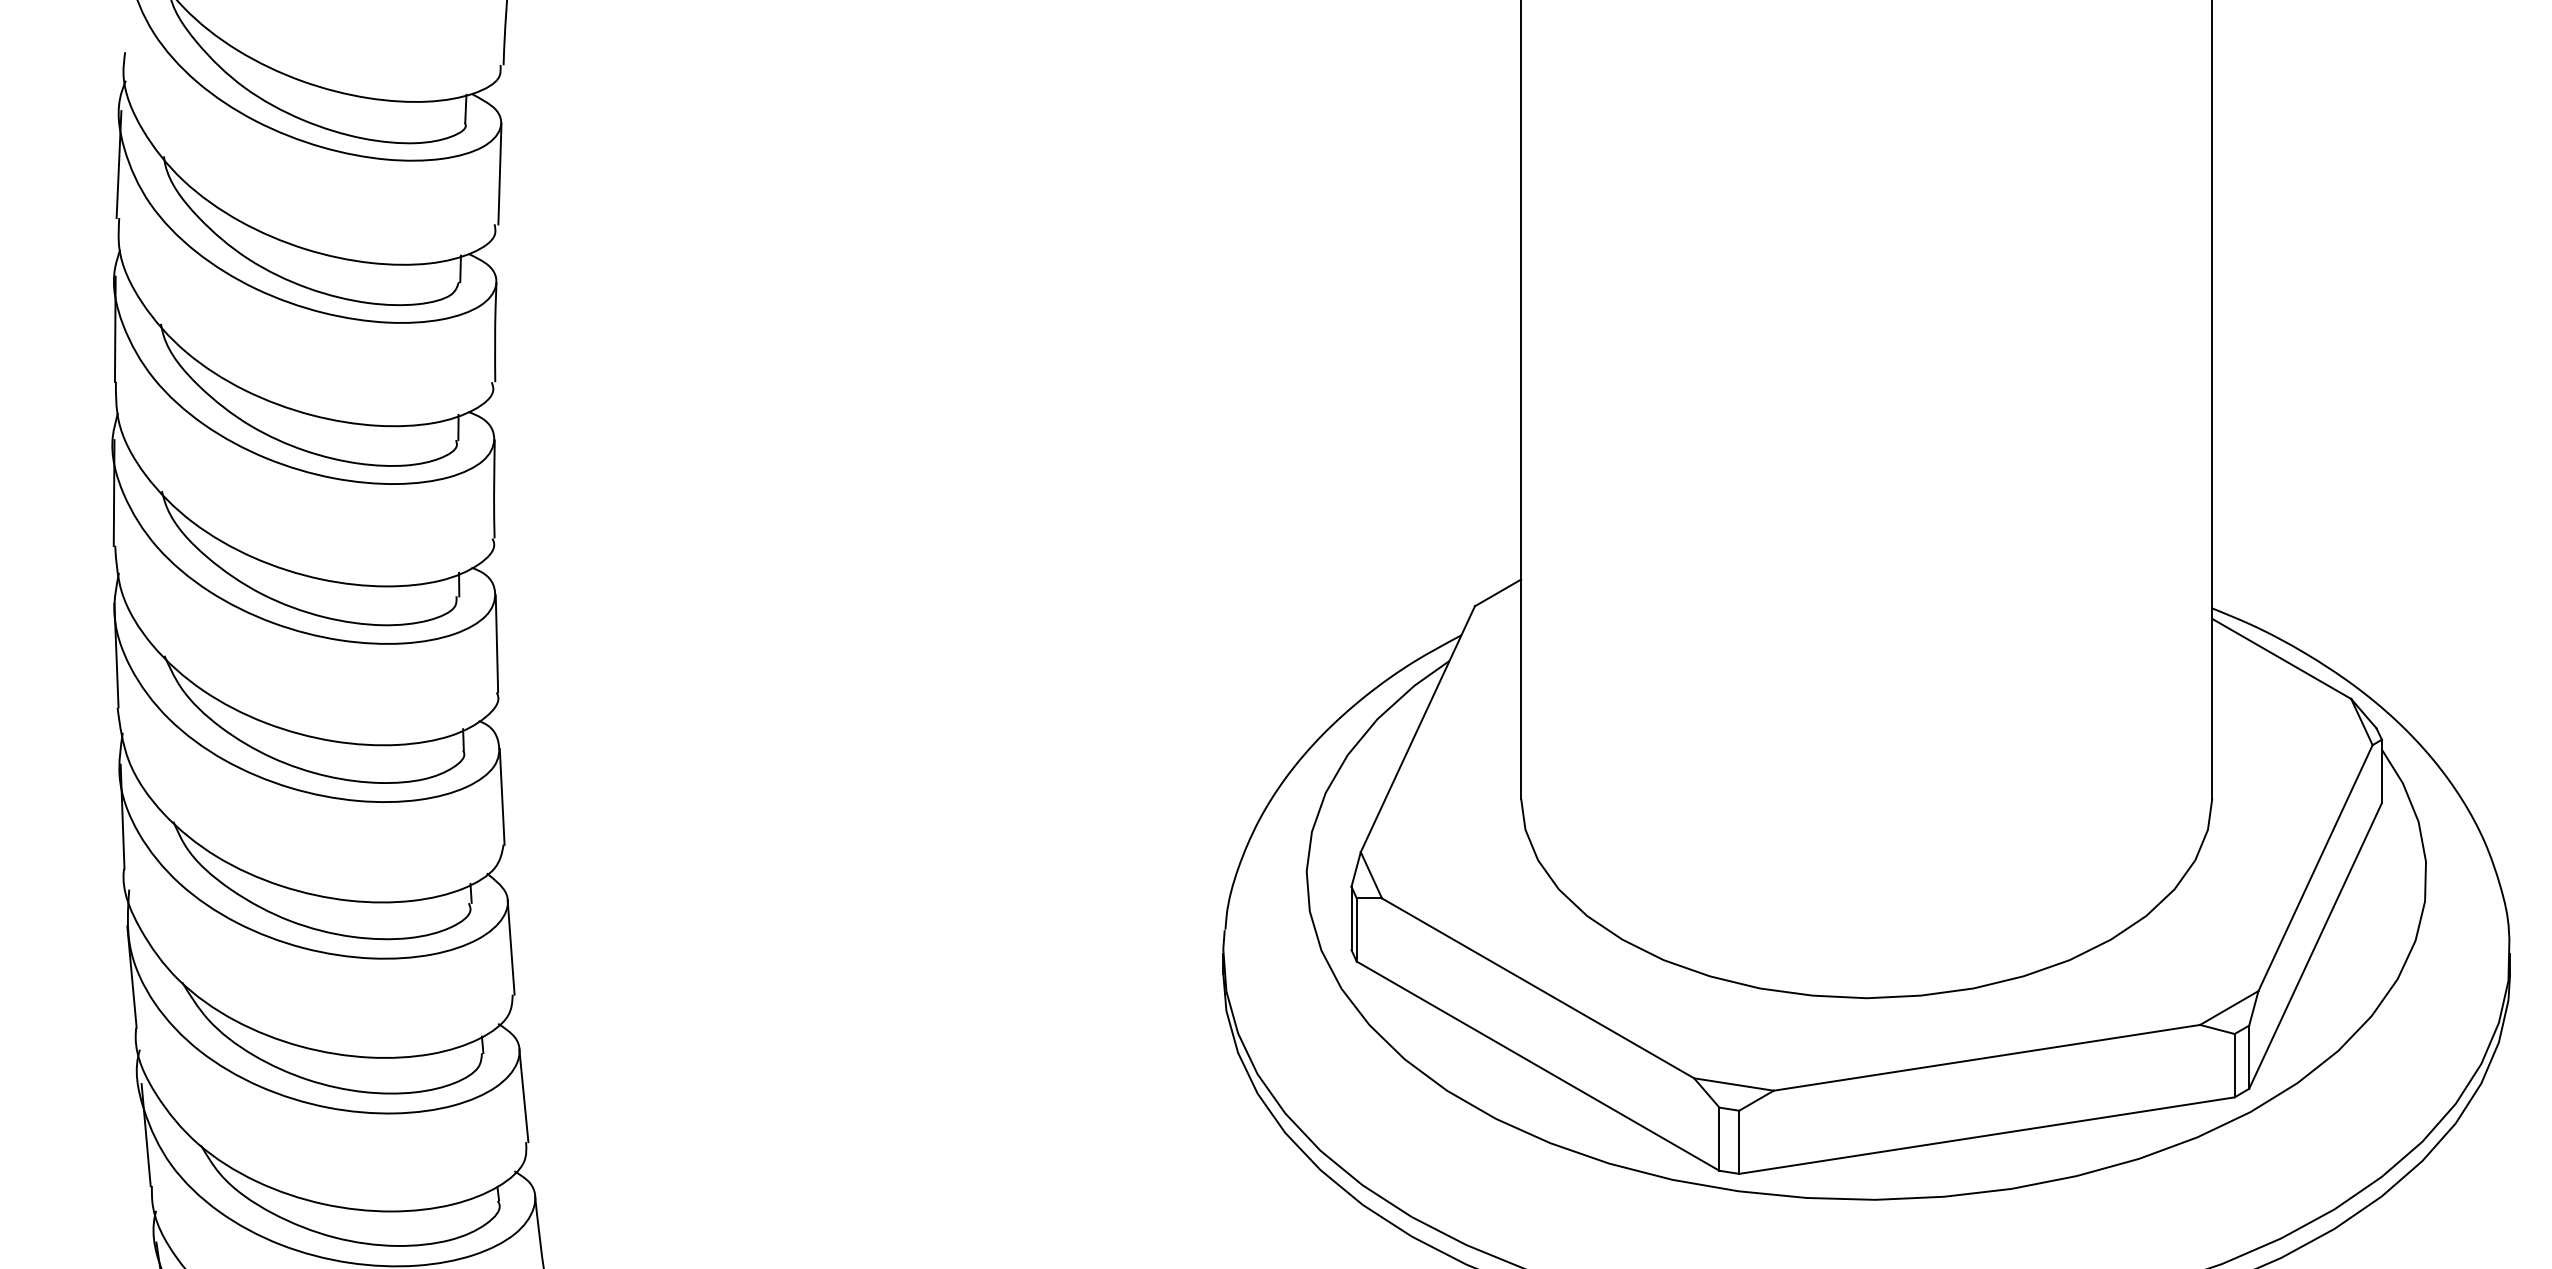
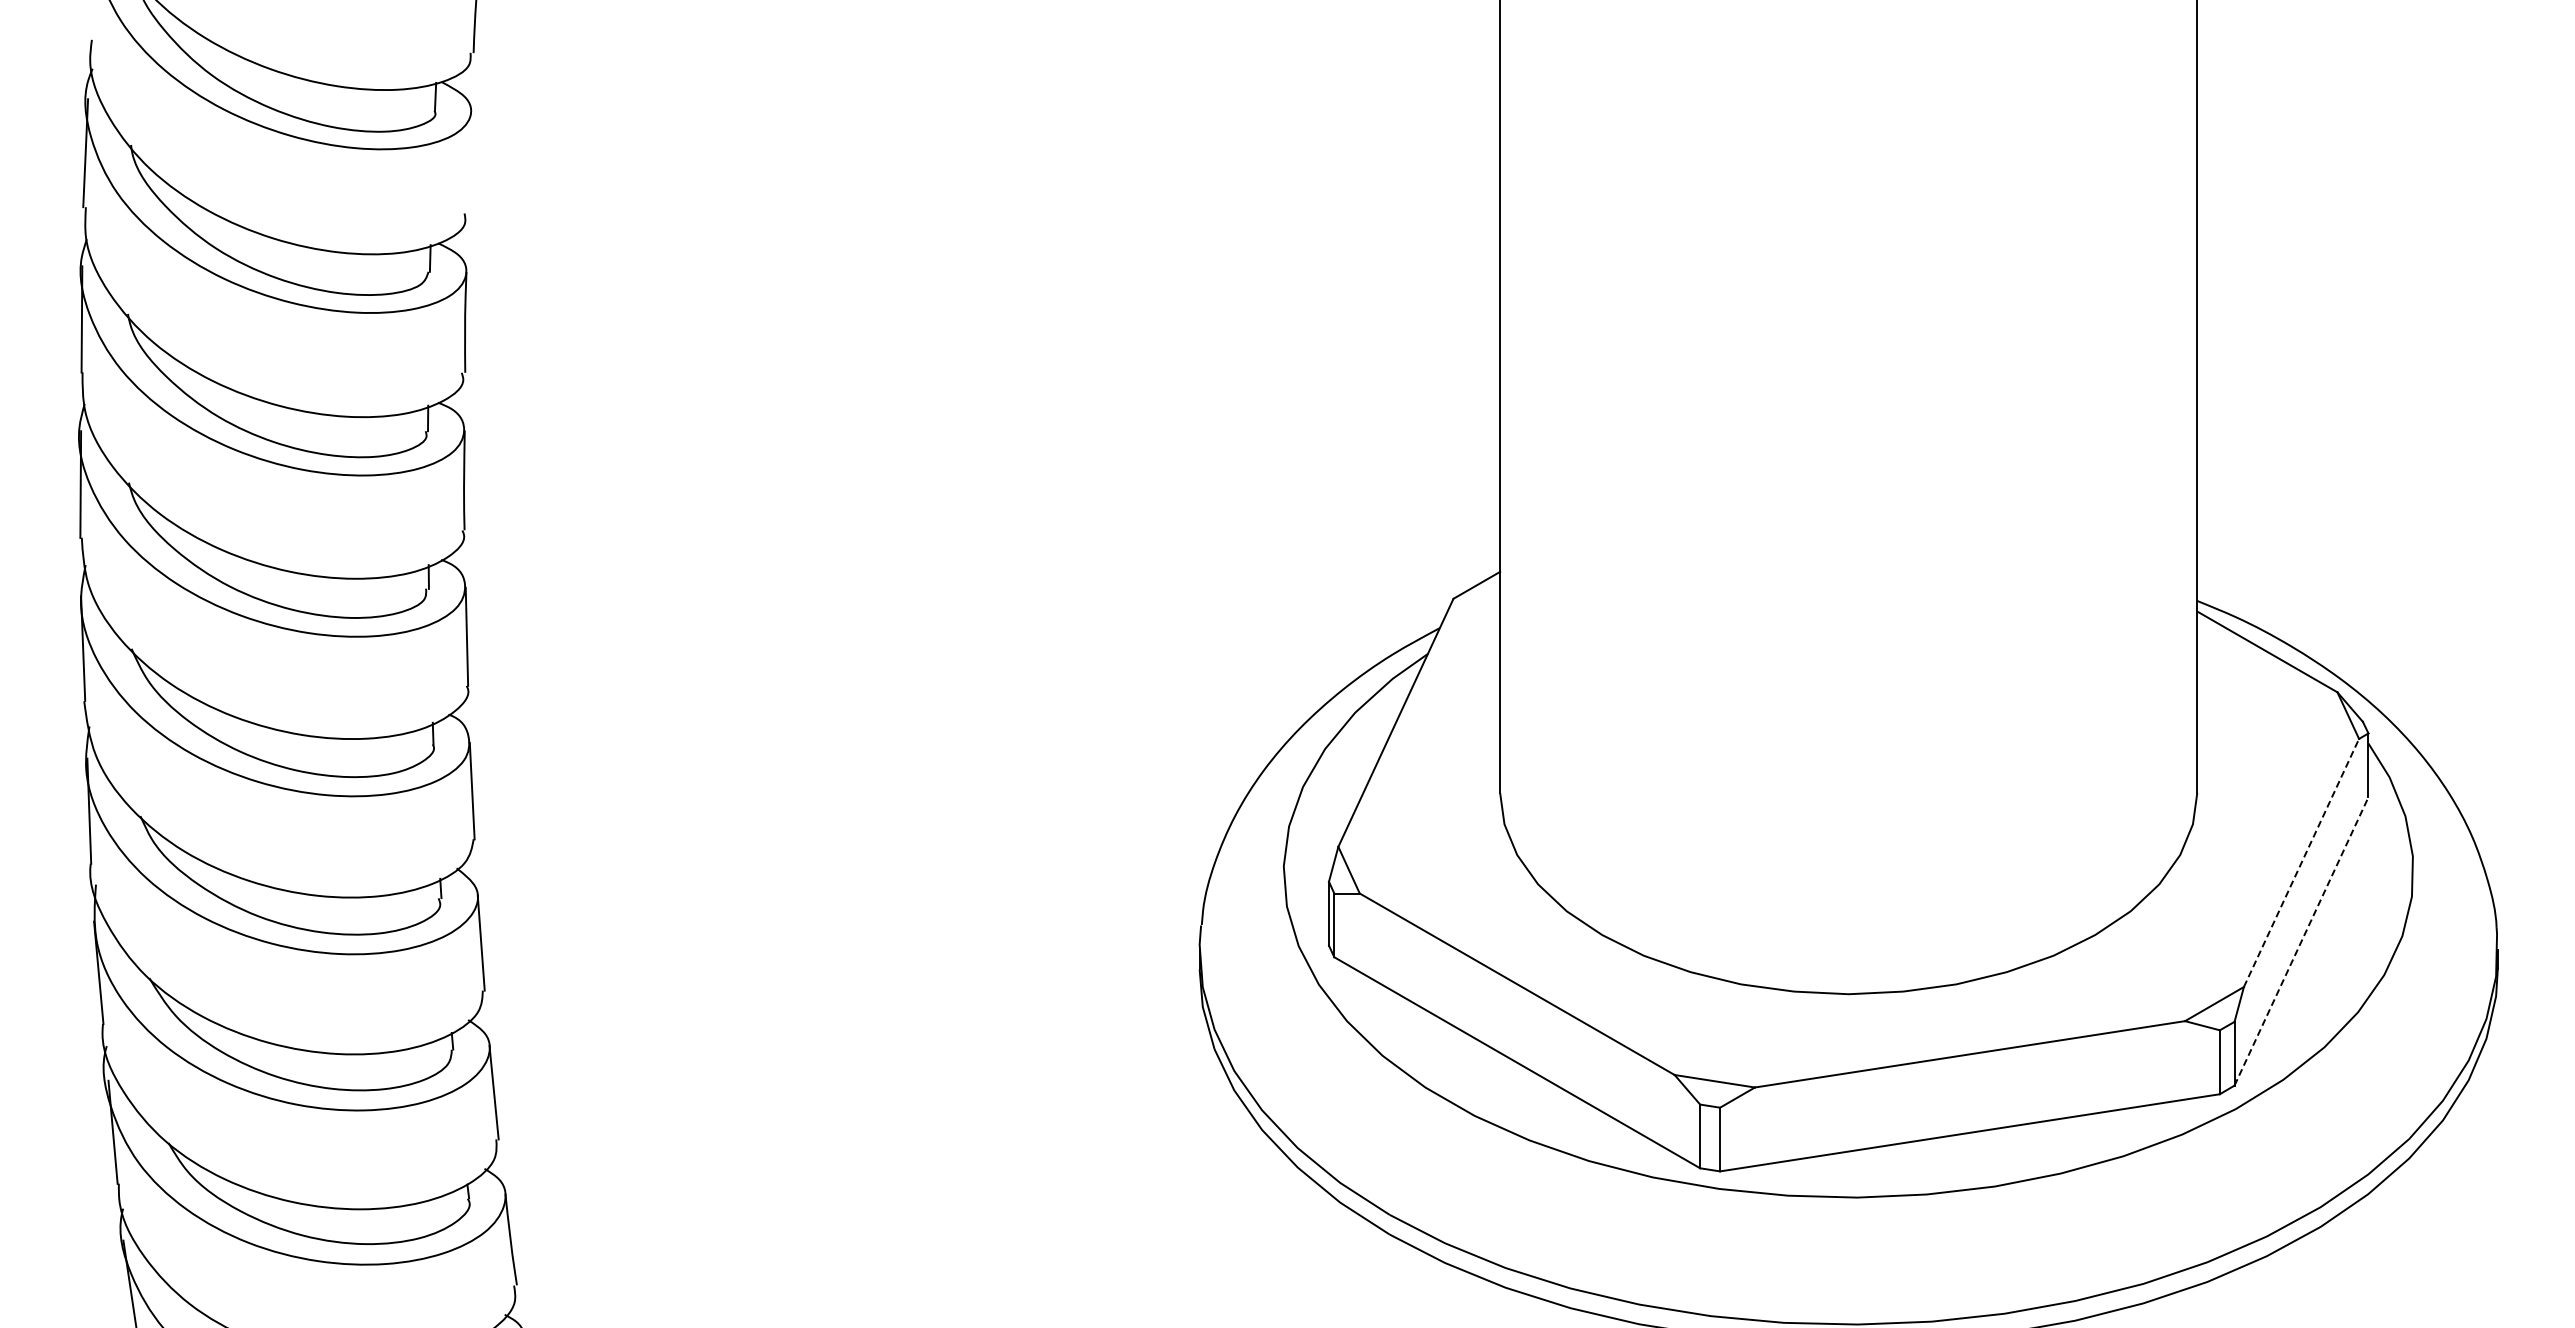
line: (499, 173) -> (469, 162), removed
line: (2315, 867) -> (2301, 862), solid -> dashed
line: (2315, 945) -> (2301, 941), solid -> dashed

